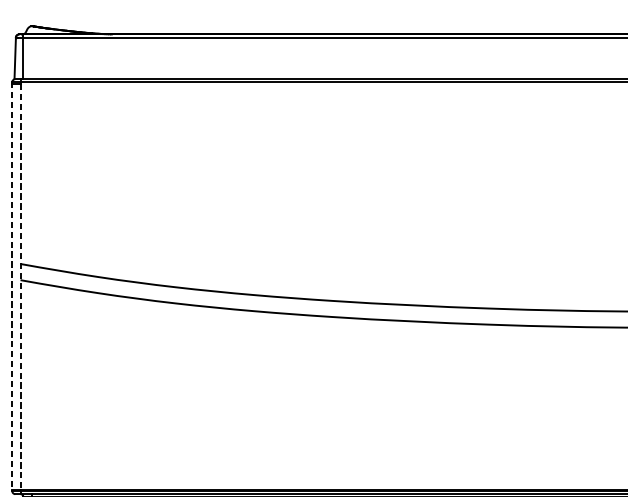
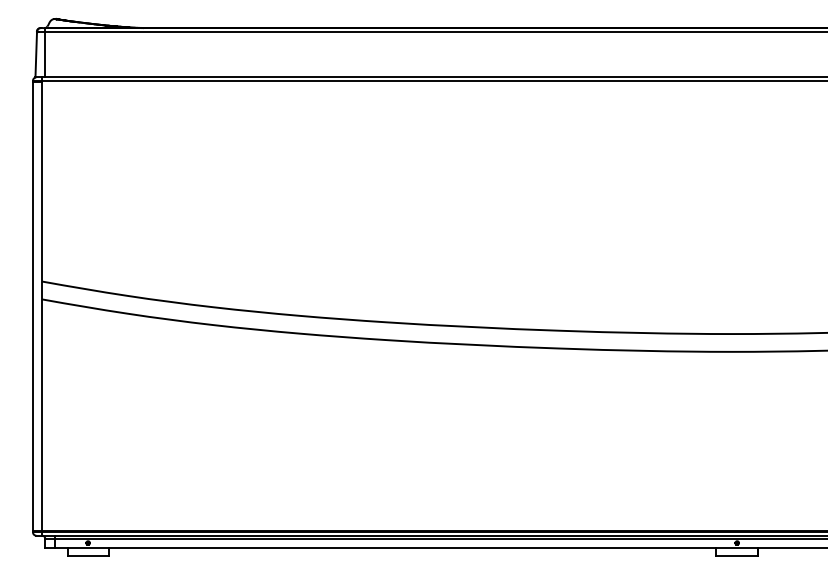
line: (12, 286) -> (33, 306), dashed -> solid
line: (20, 287) -> (42, 307), dashed -> solid

